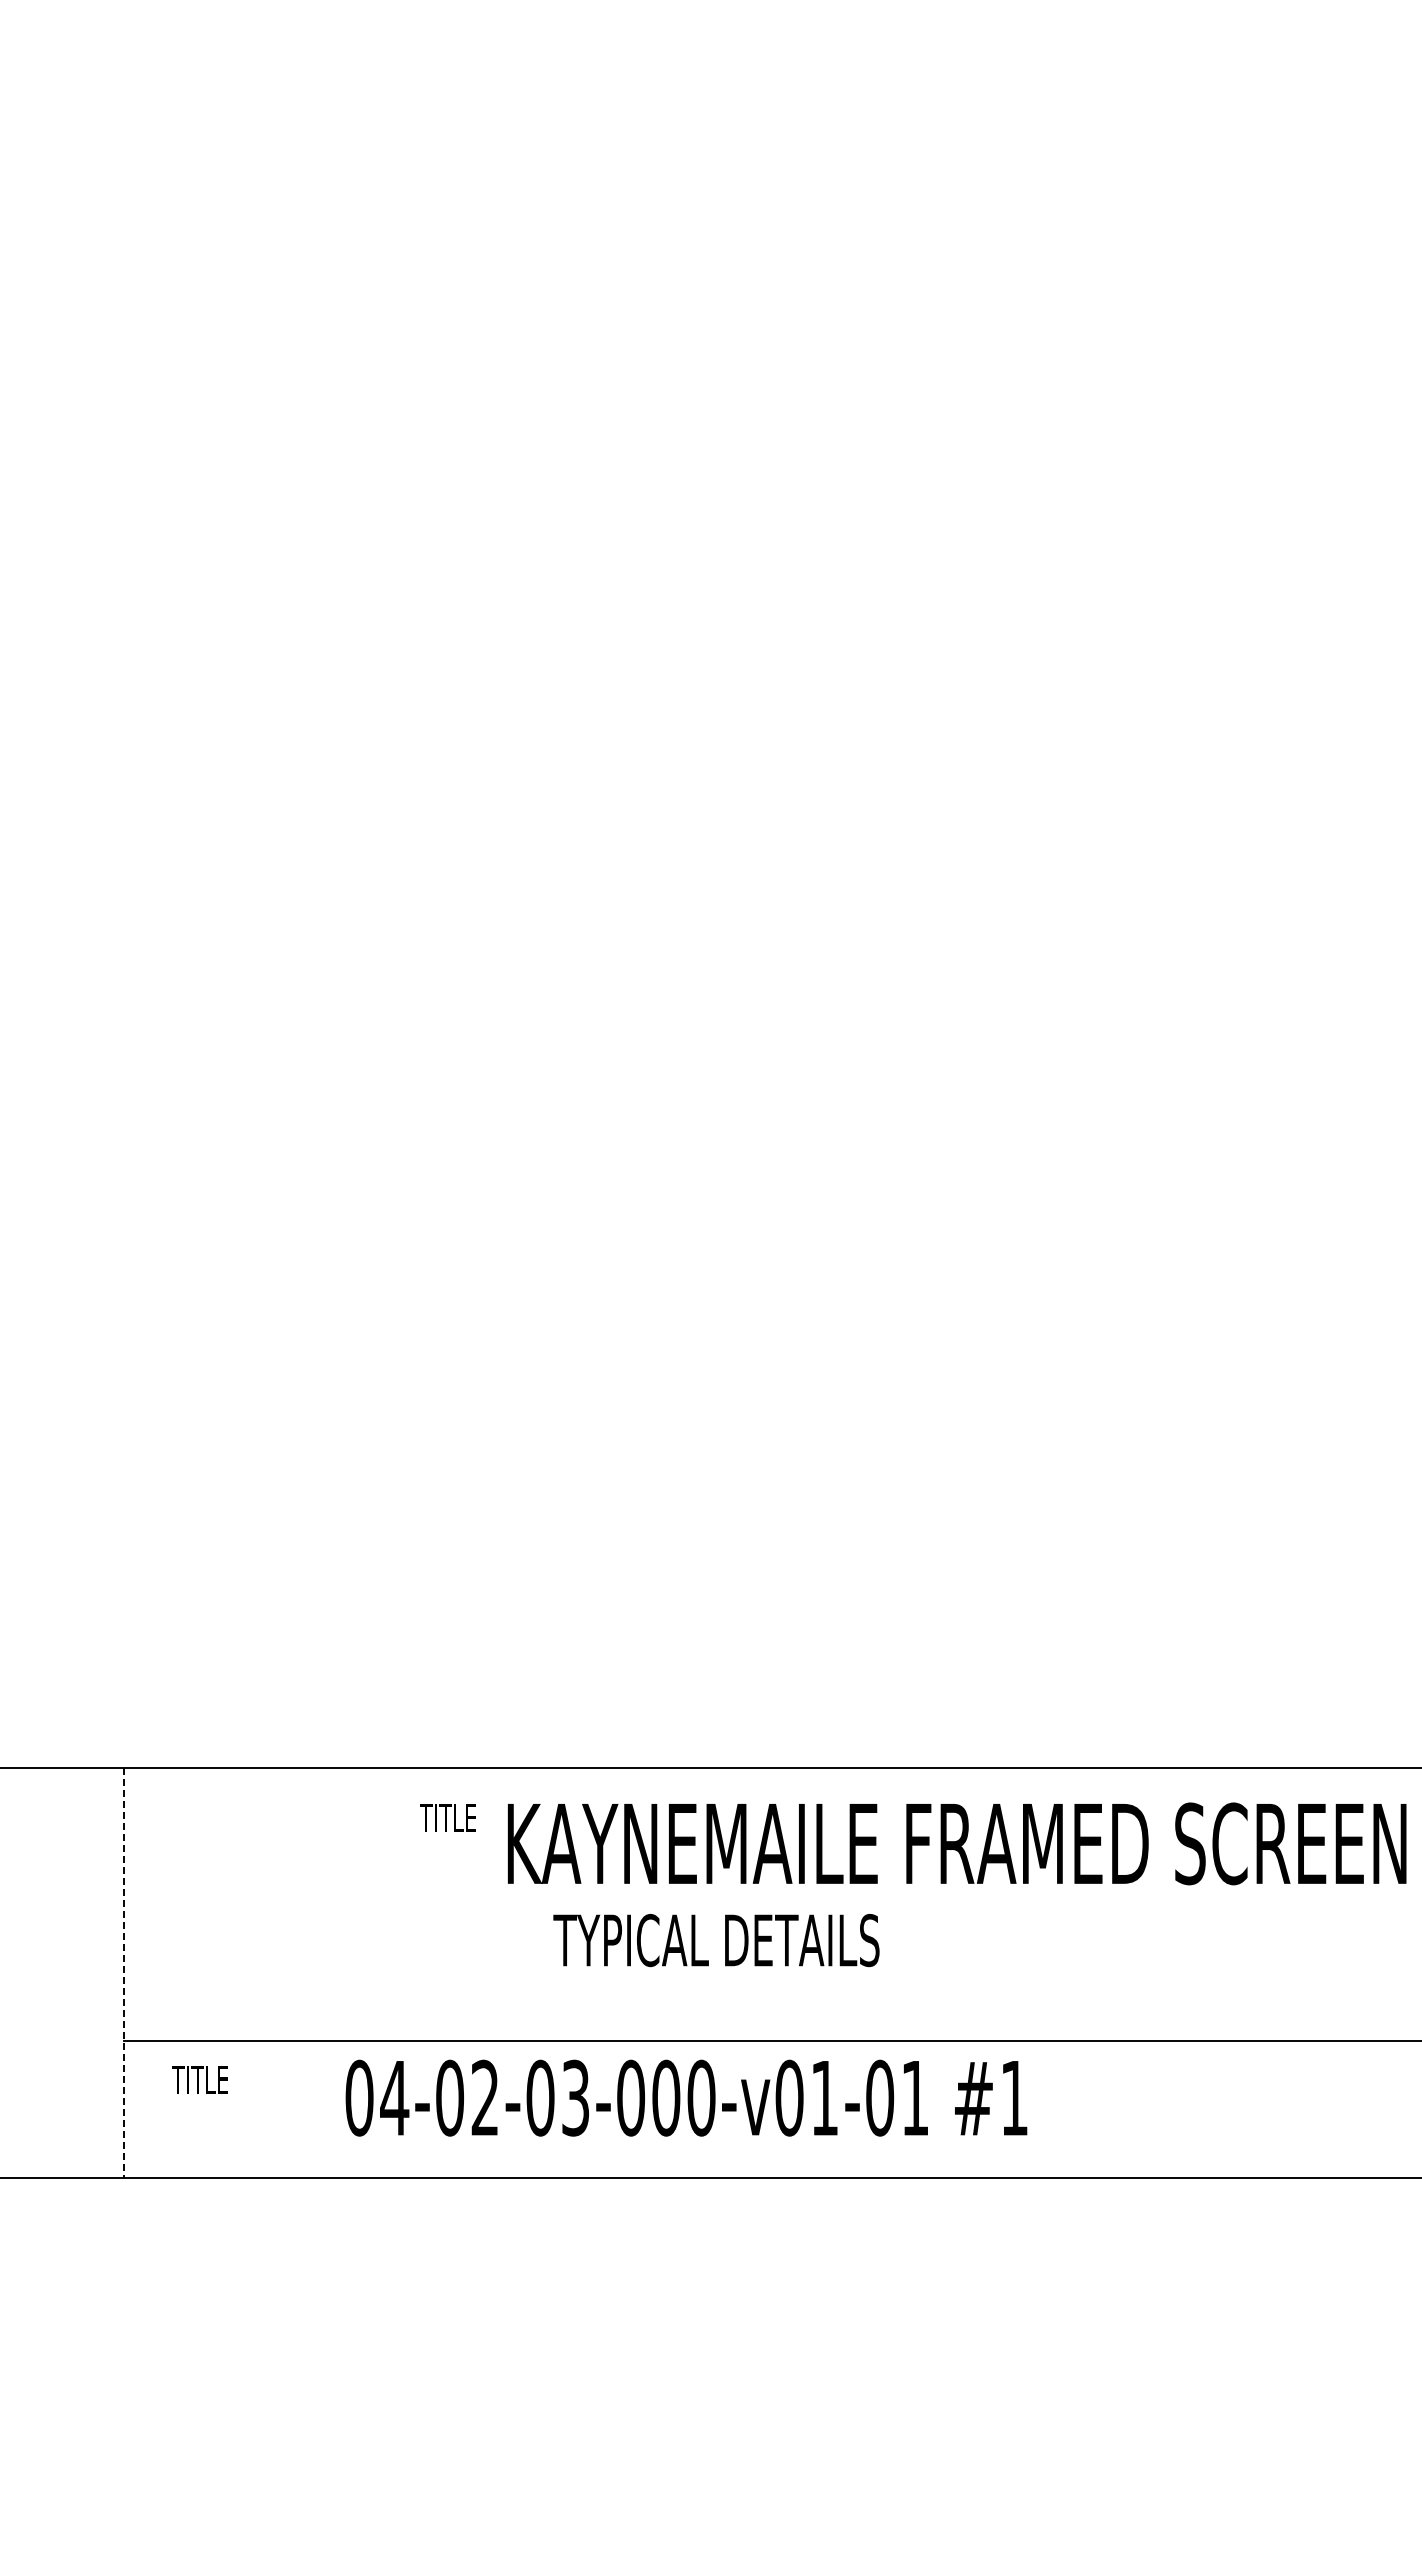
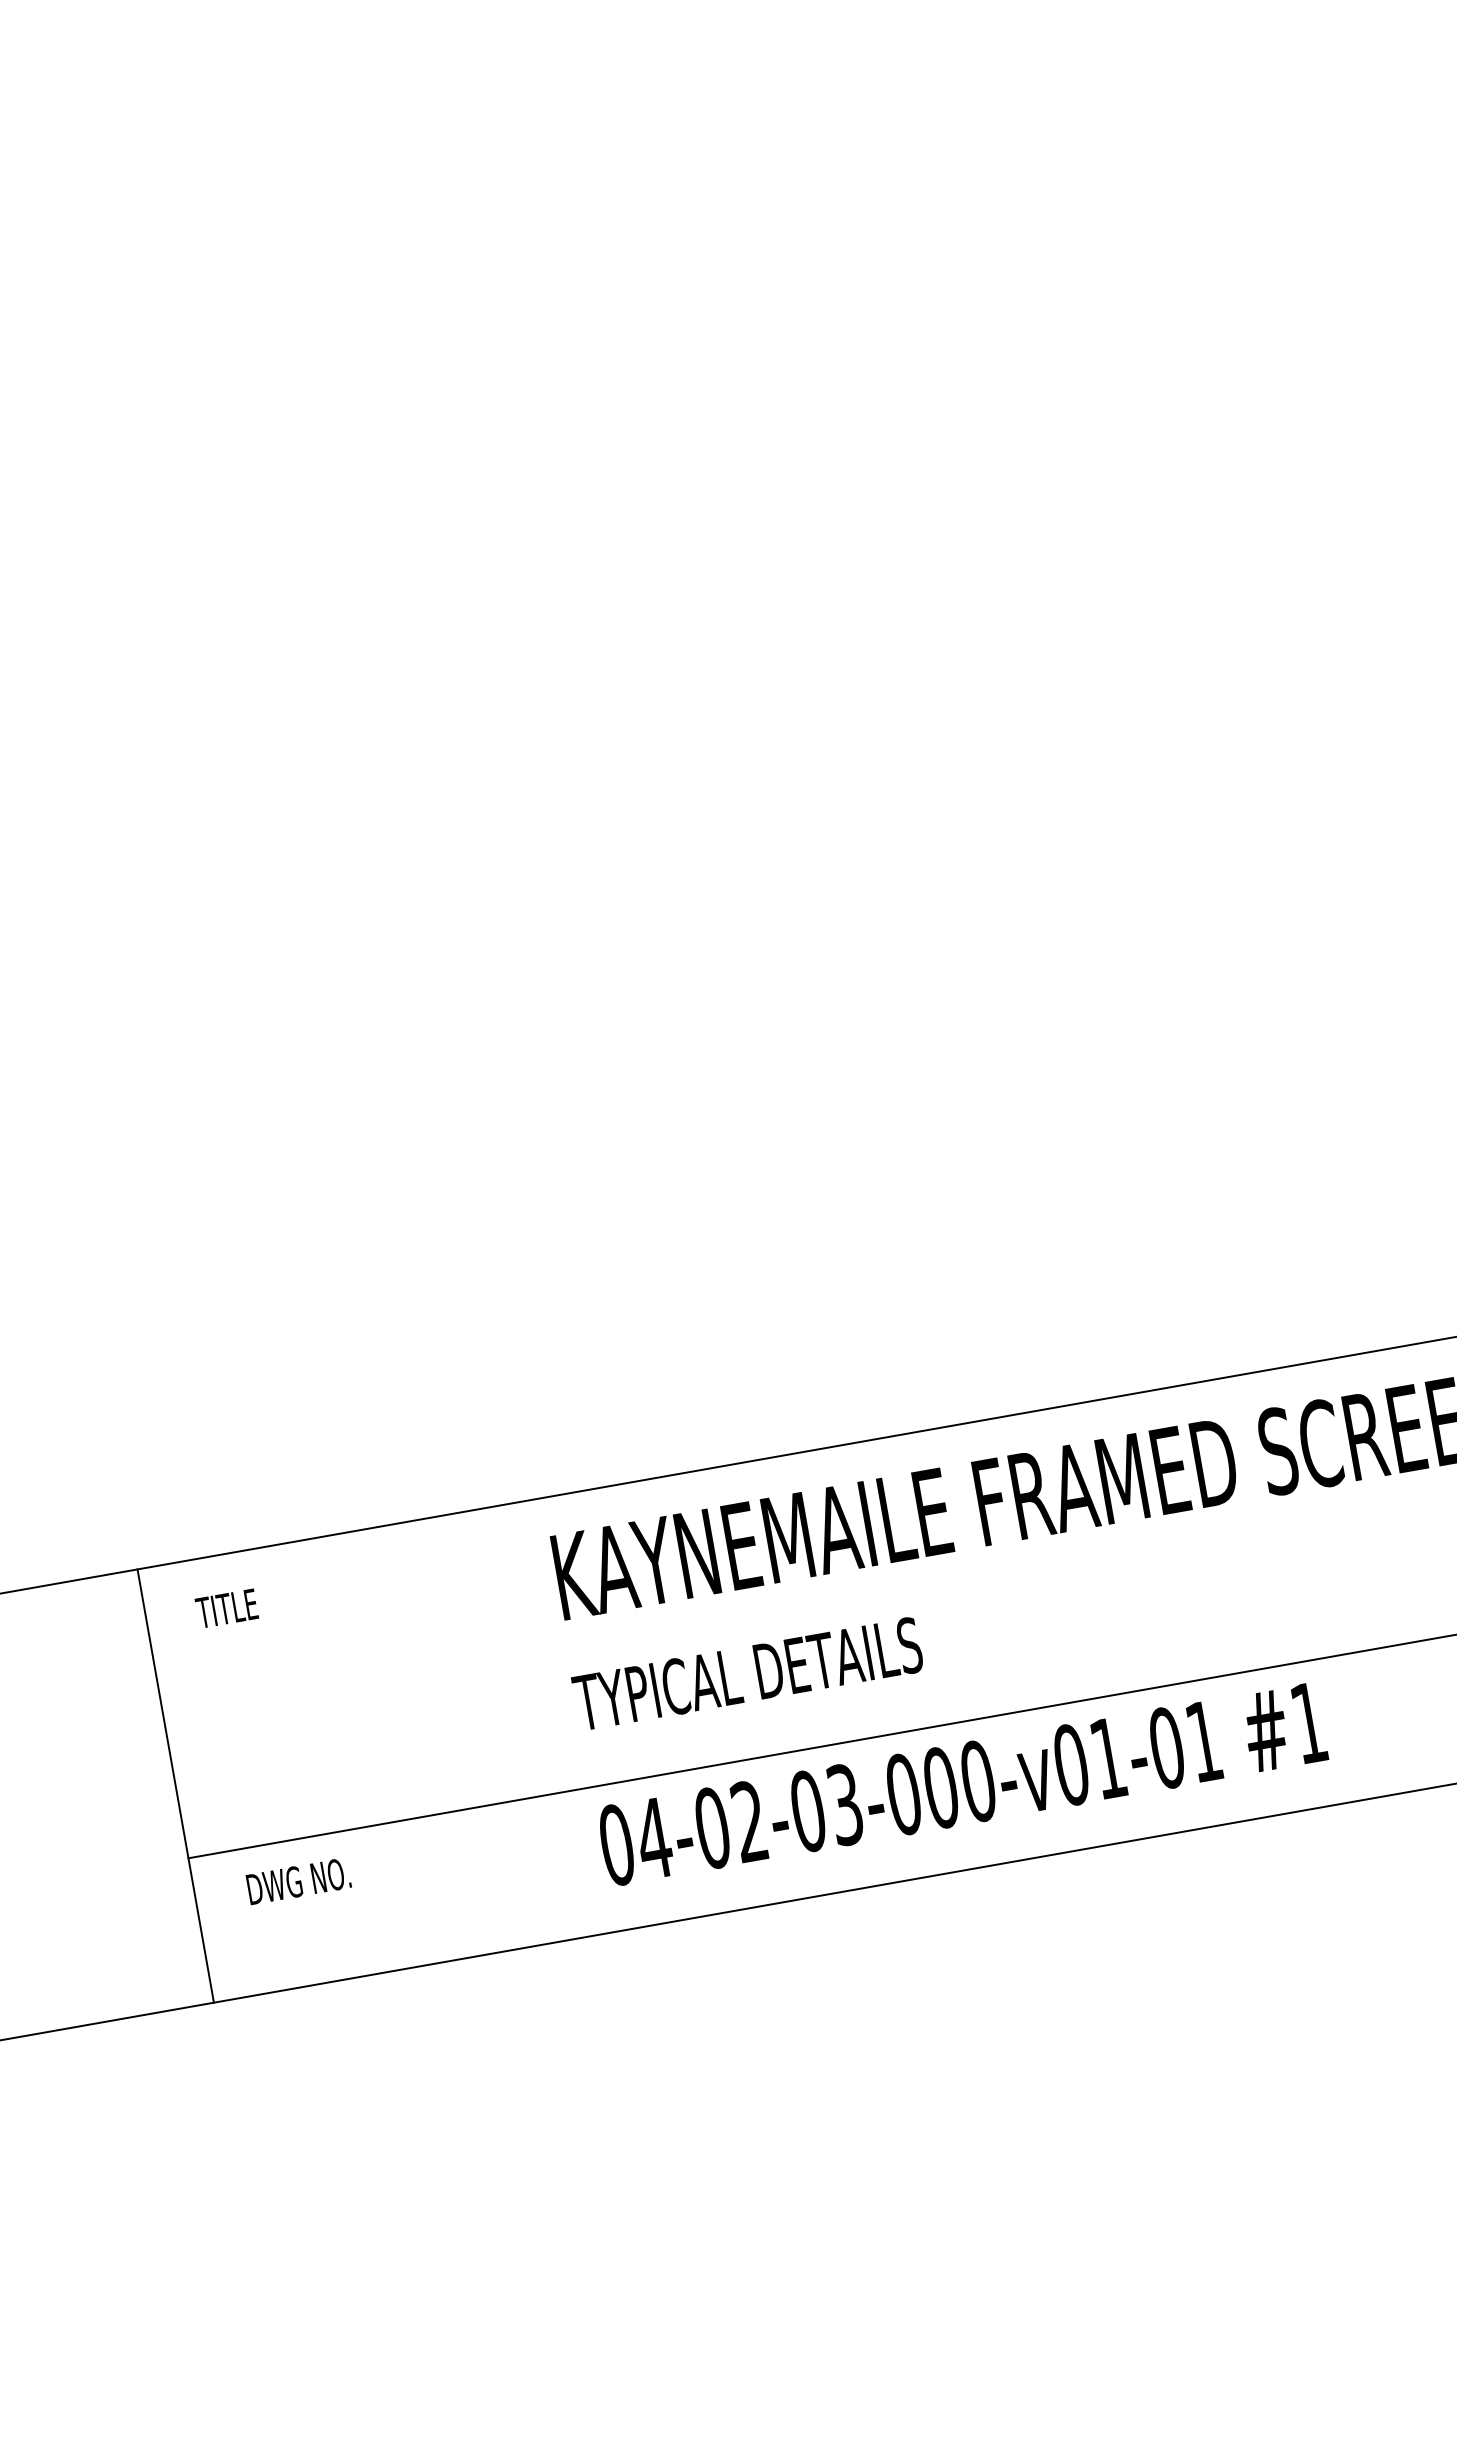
text: (447, 1817) -> (226, 1608), moved
text: (716, 1940) -> (747, 1674), moved
line: (124, 1972) -> (175, 1785), dashed -> solid
text: (220, 2079) -> (297, 1881), TITLE -> DWG NO.
text: (686, 2097) -> (962, 1783), moved

